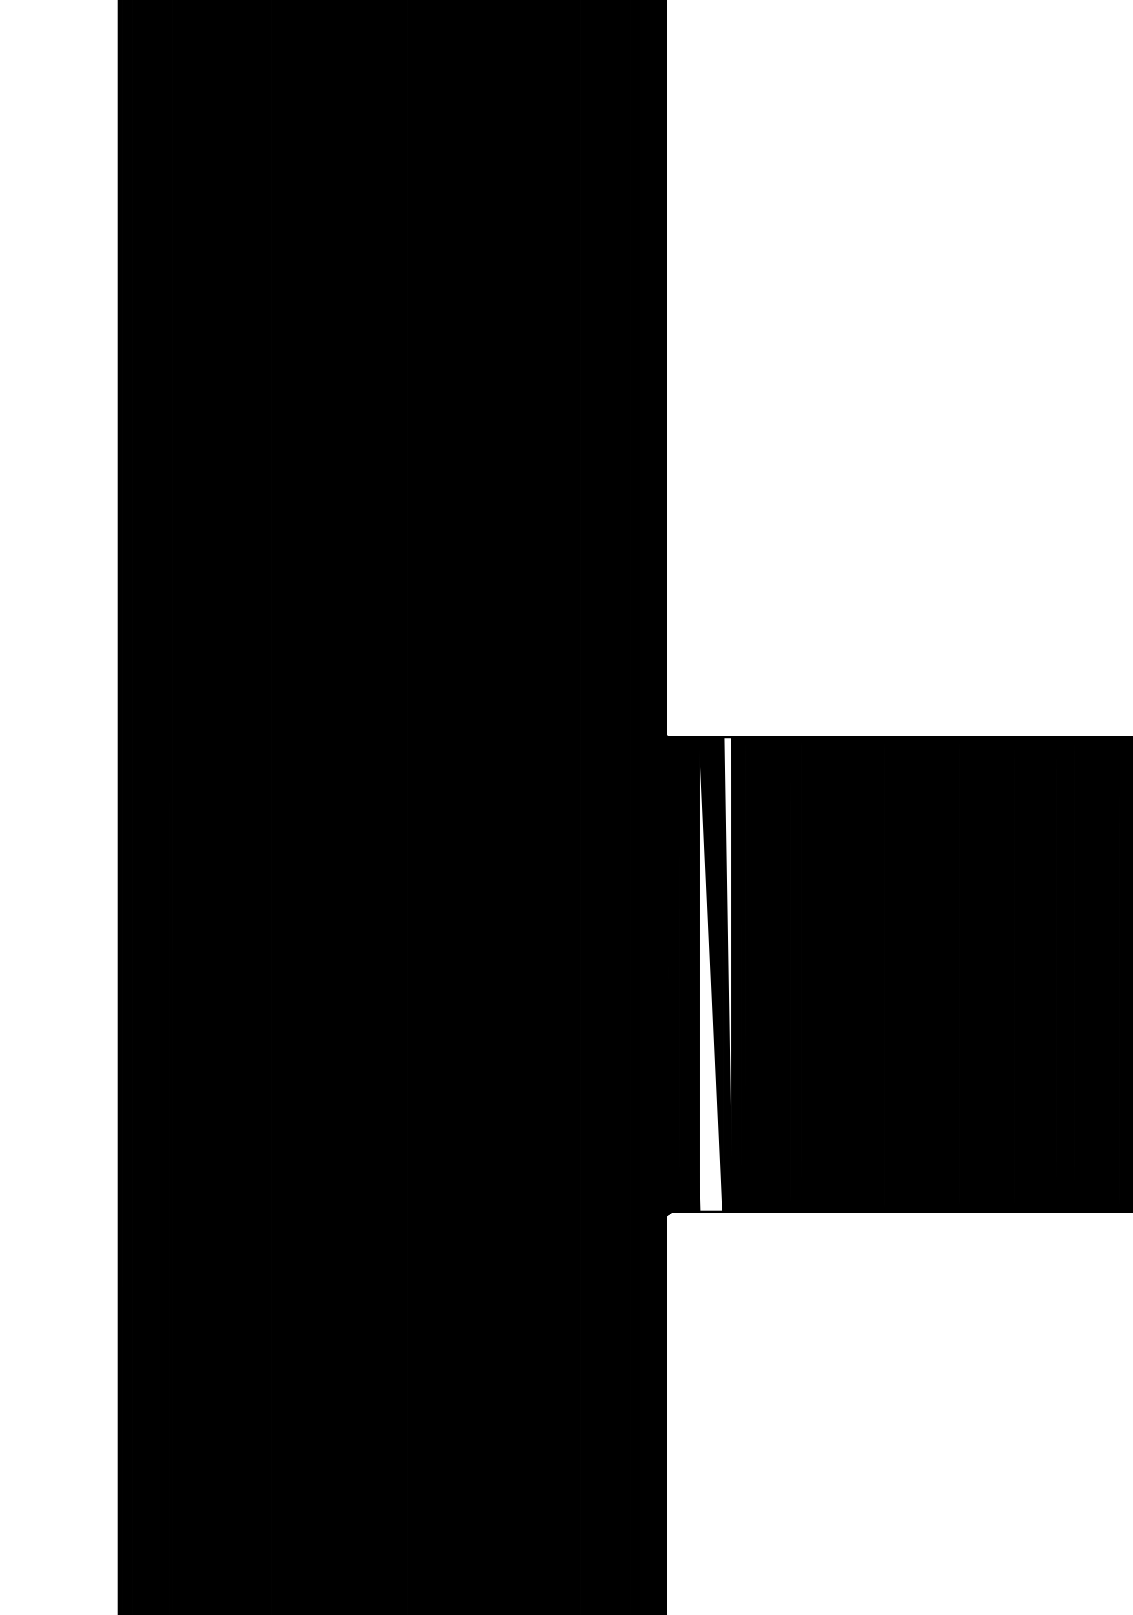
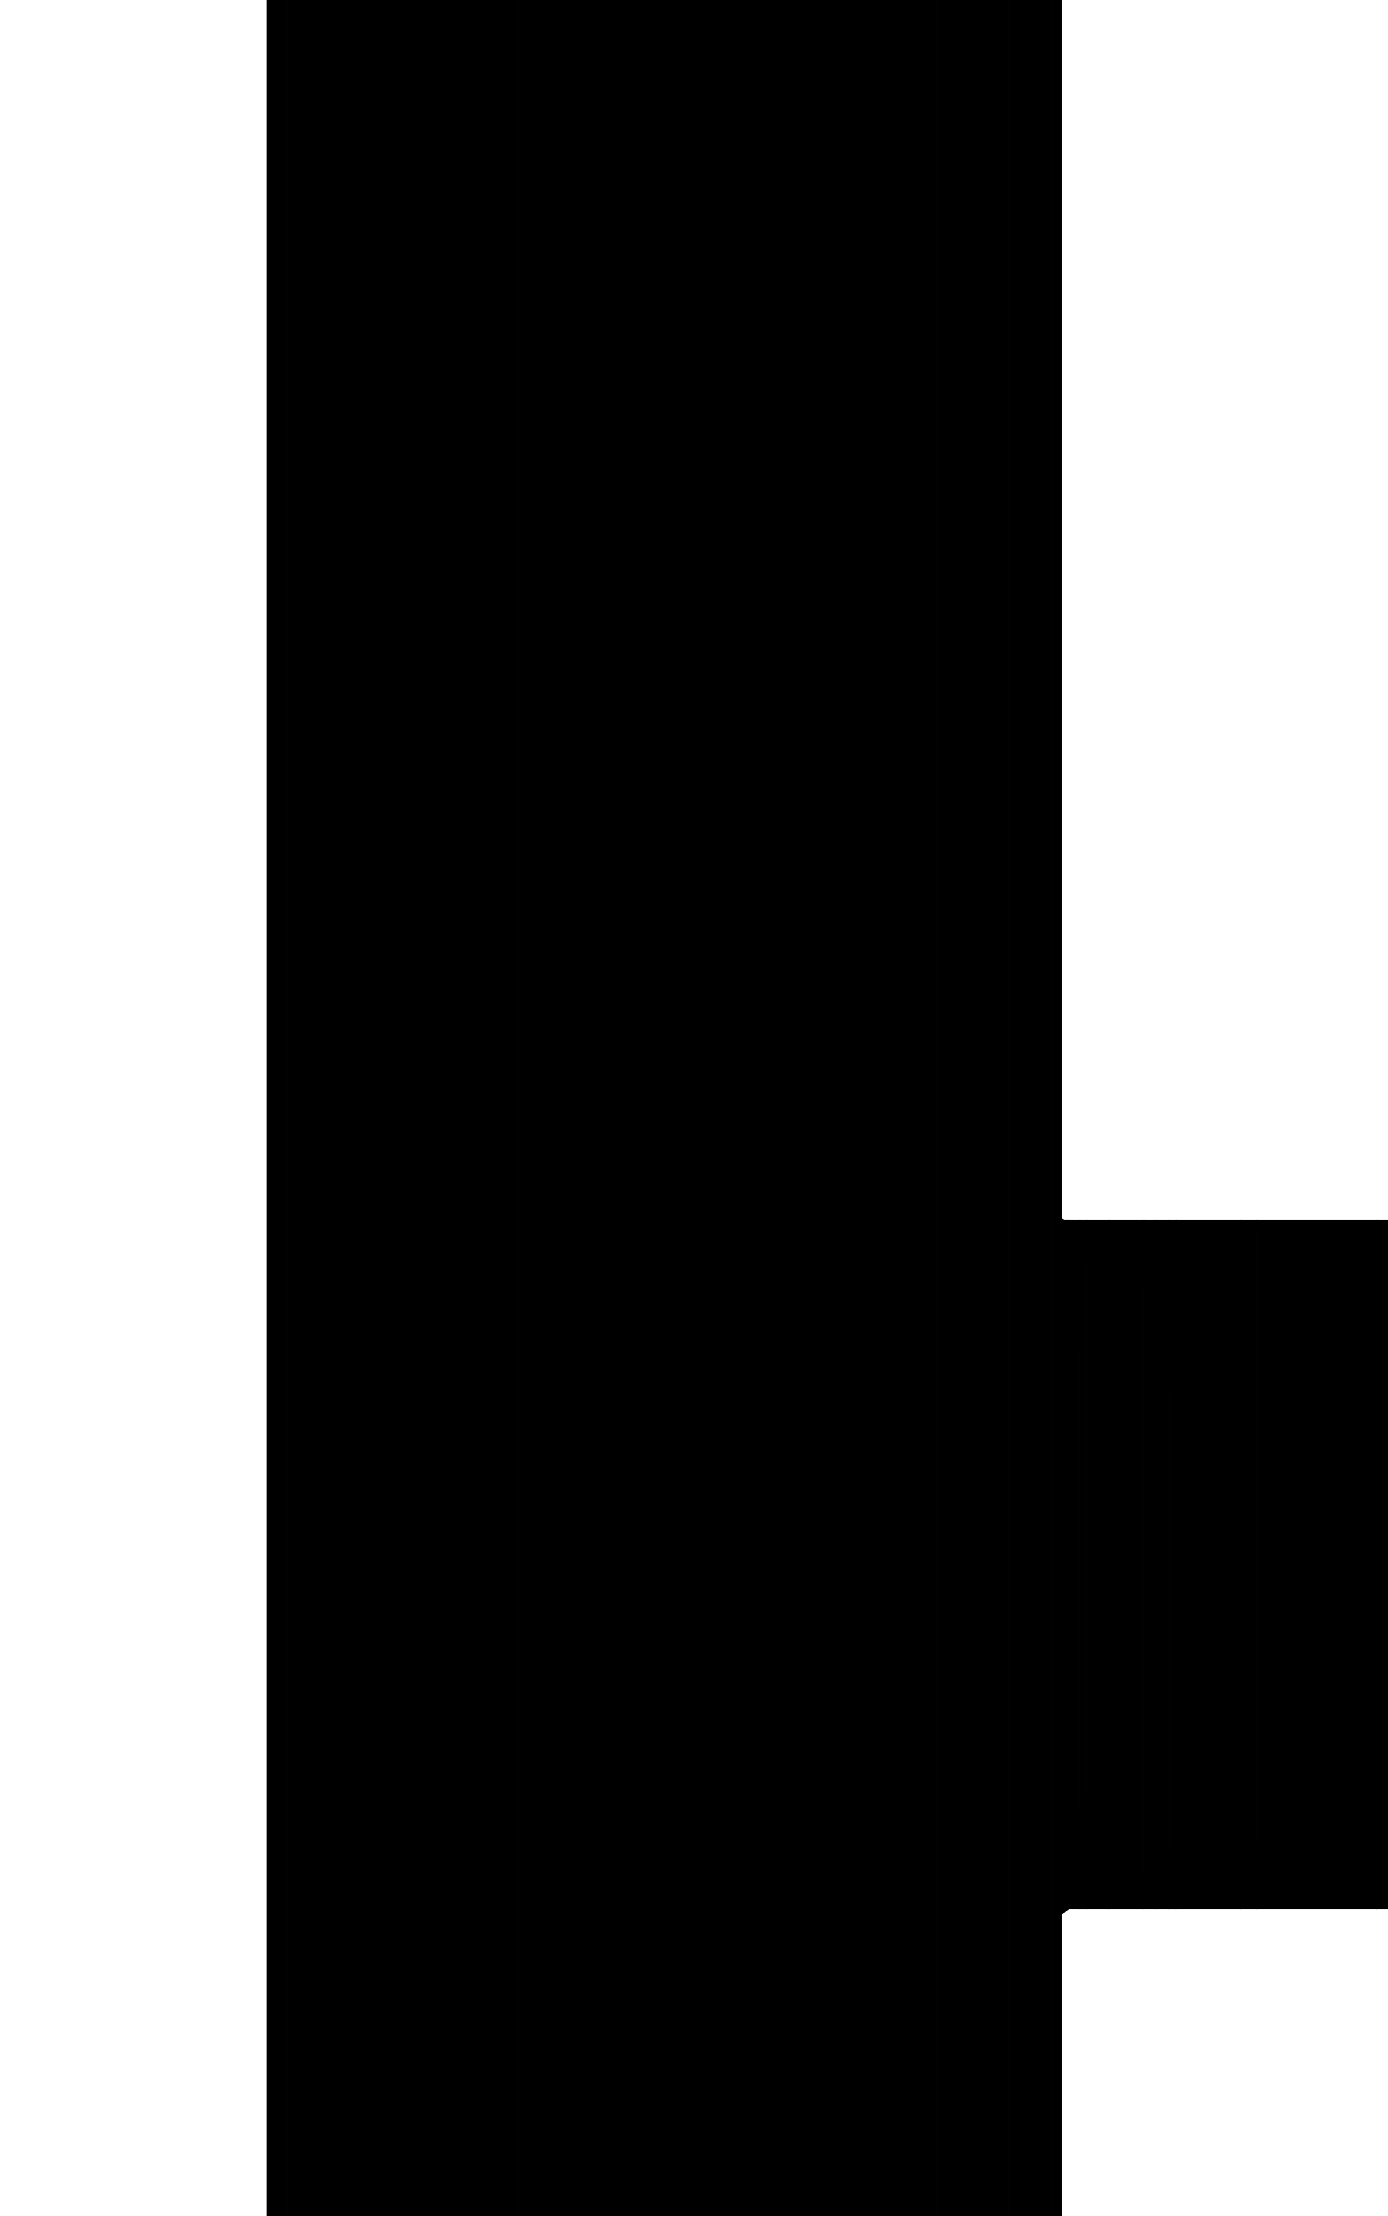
fill: (711, 974) -> (1126, 1564), added
fill: (727, 974) -> (1149, 1564), added

